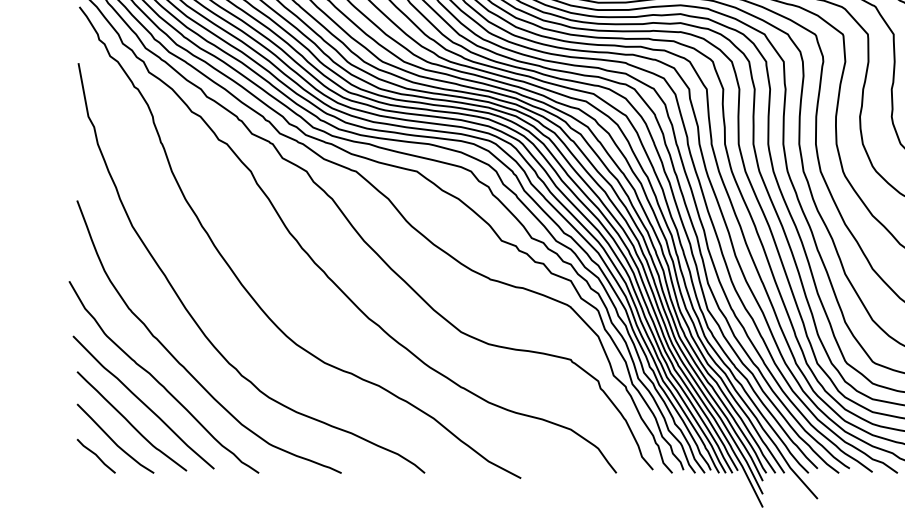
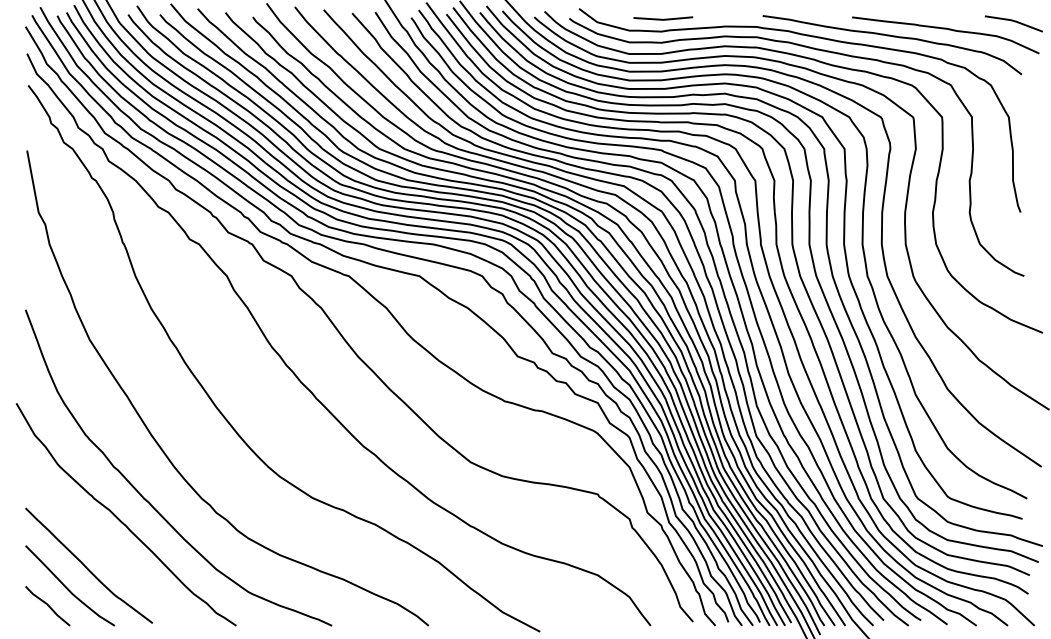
curve: (143, 402) -> (102, 543), removed

